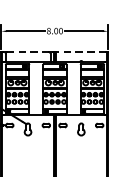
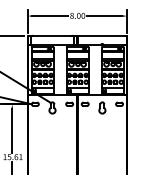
line: (28, 52) -> (52, 35), dashed -> solid
line: (80, 52) -> (101, 35), dashed -> solid

